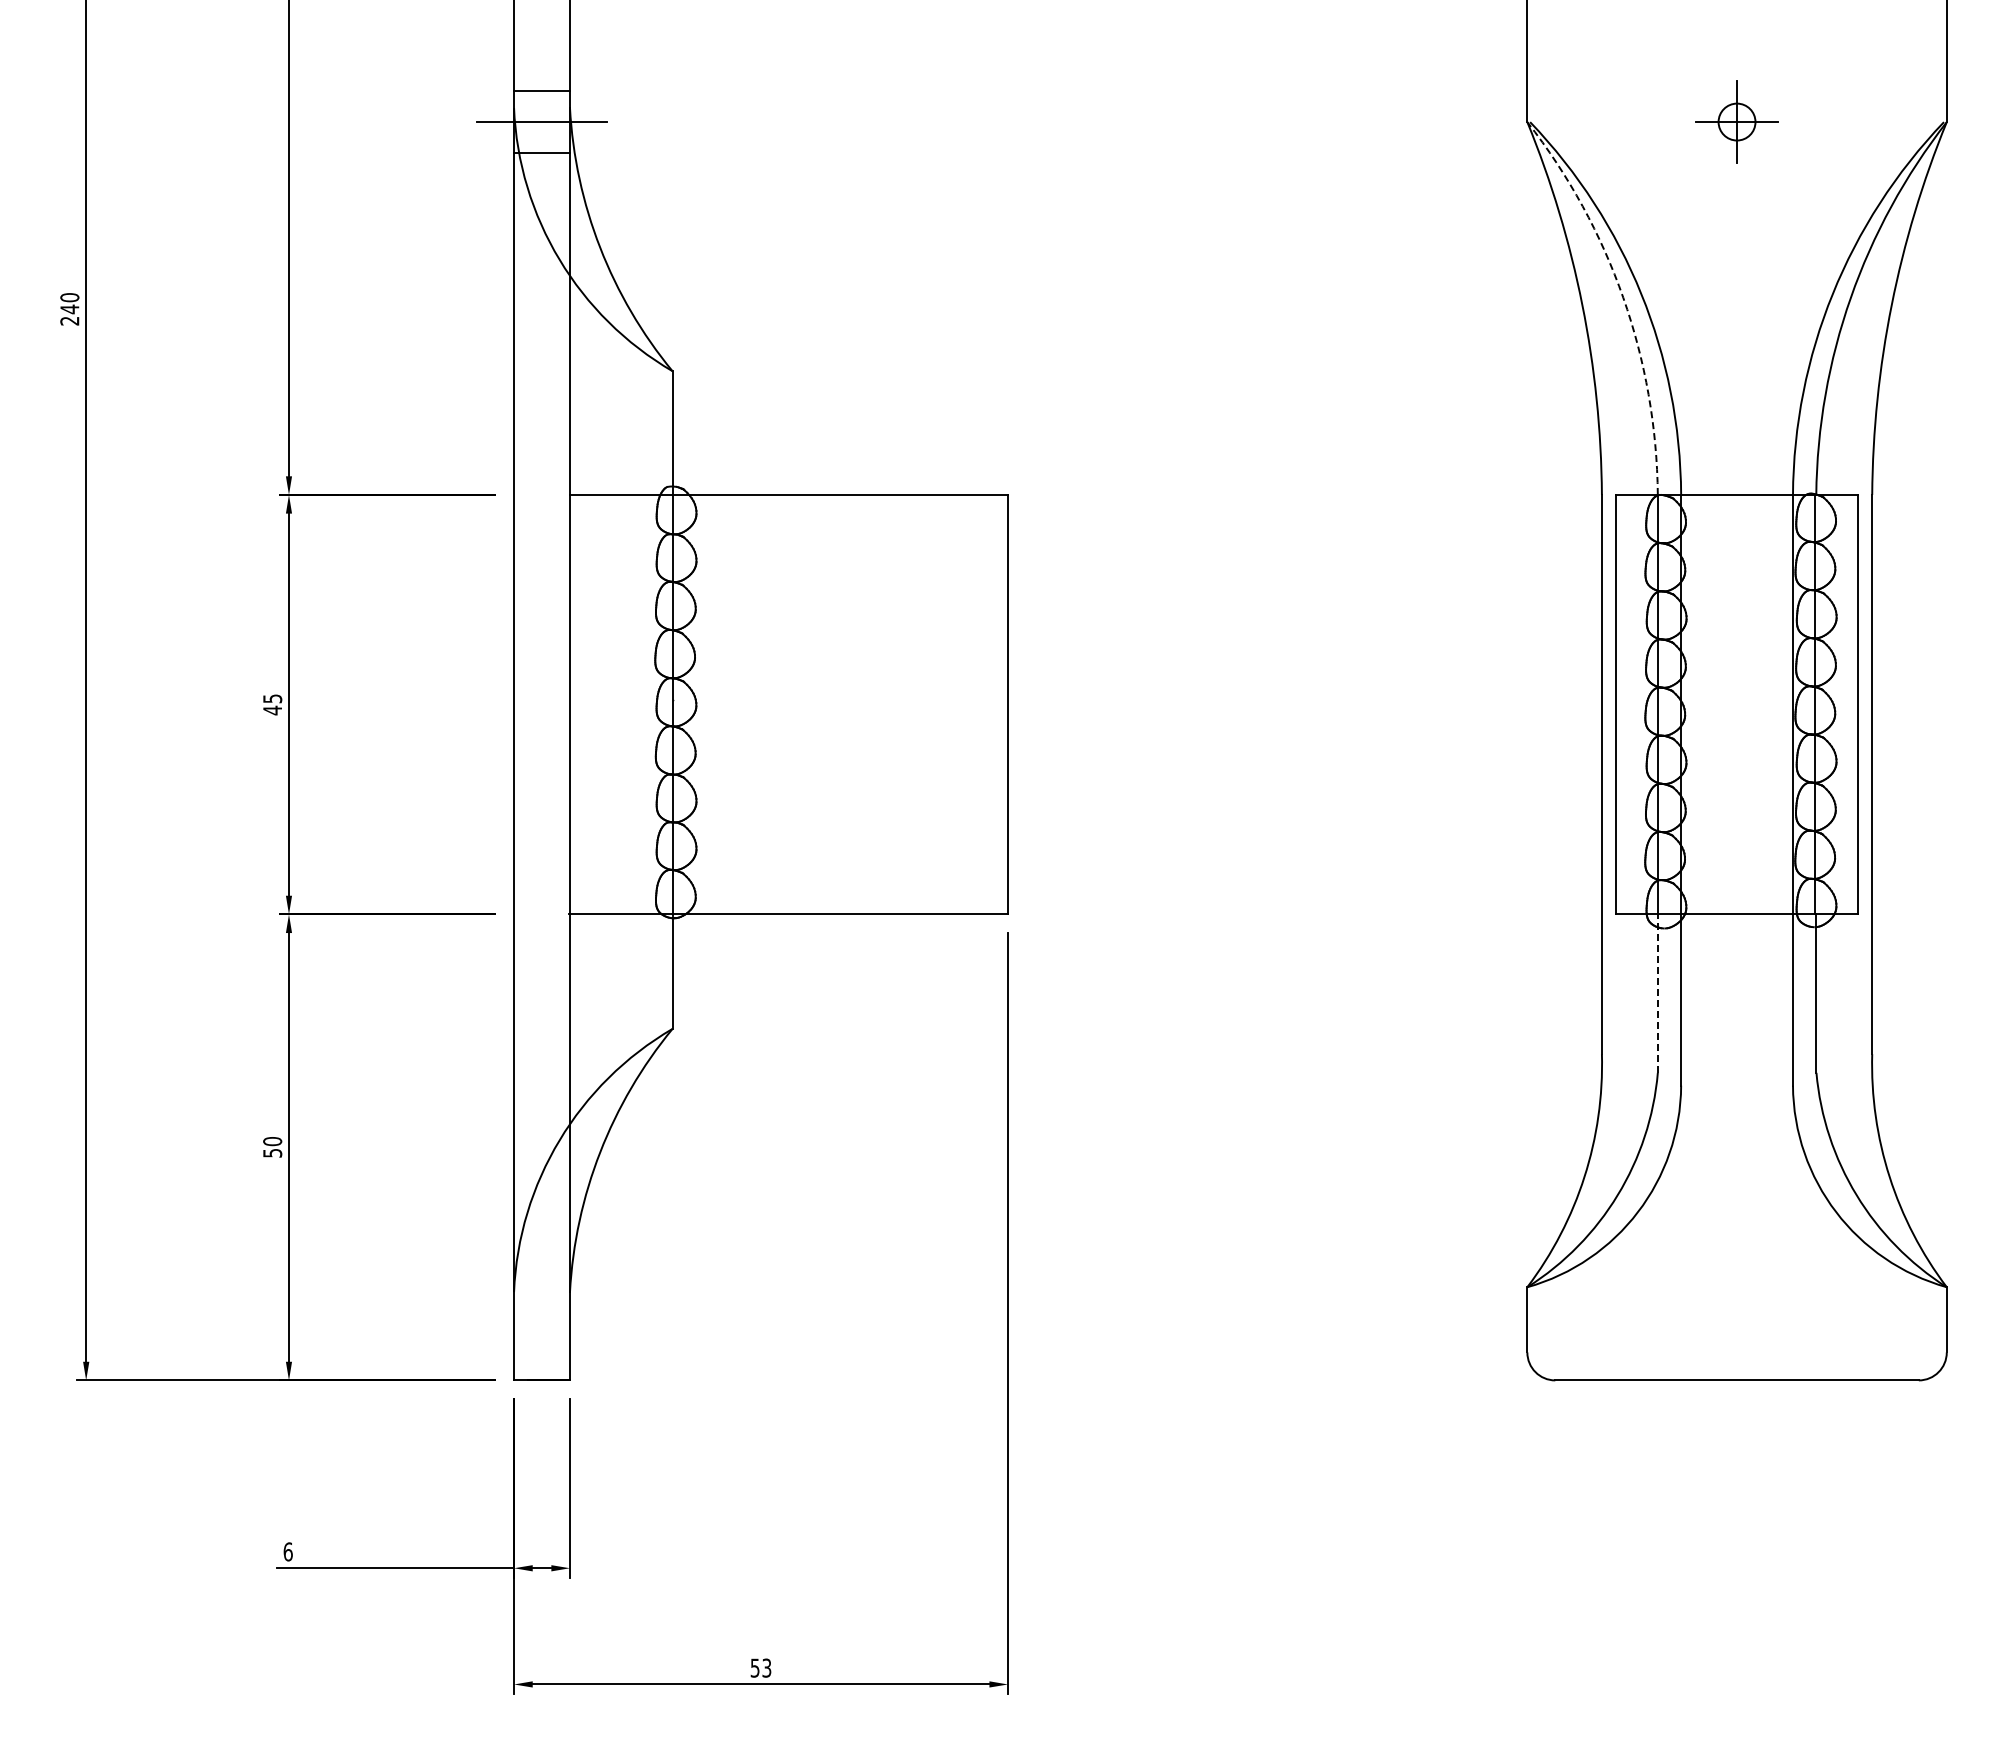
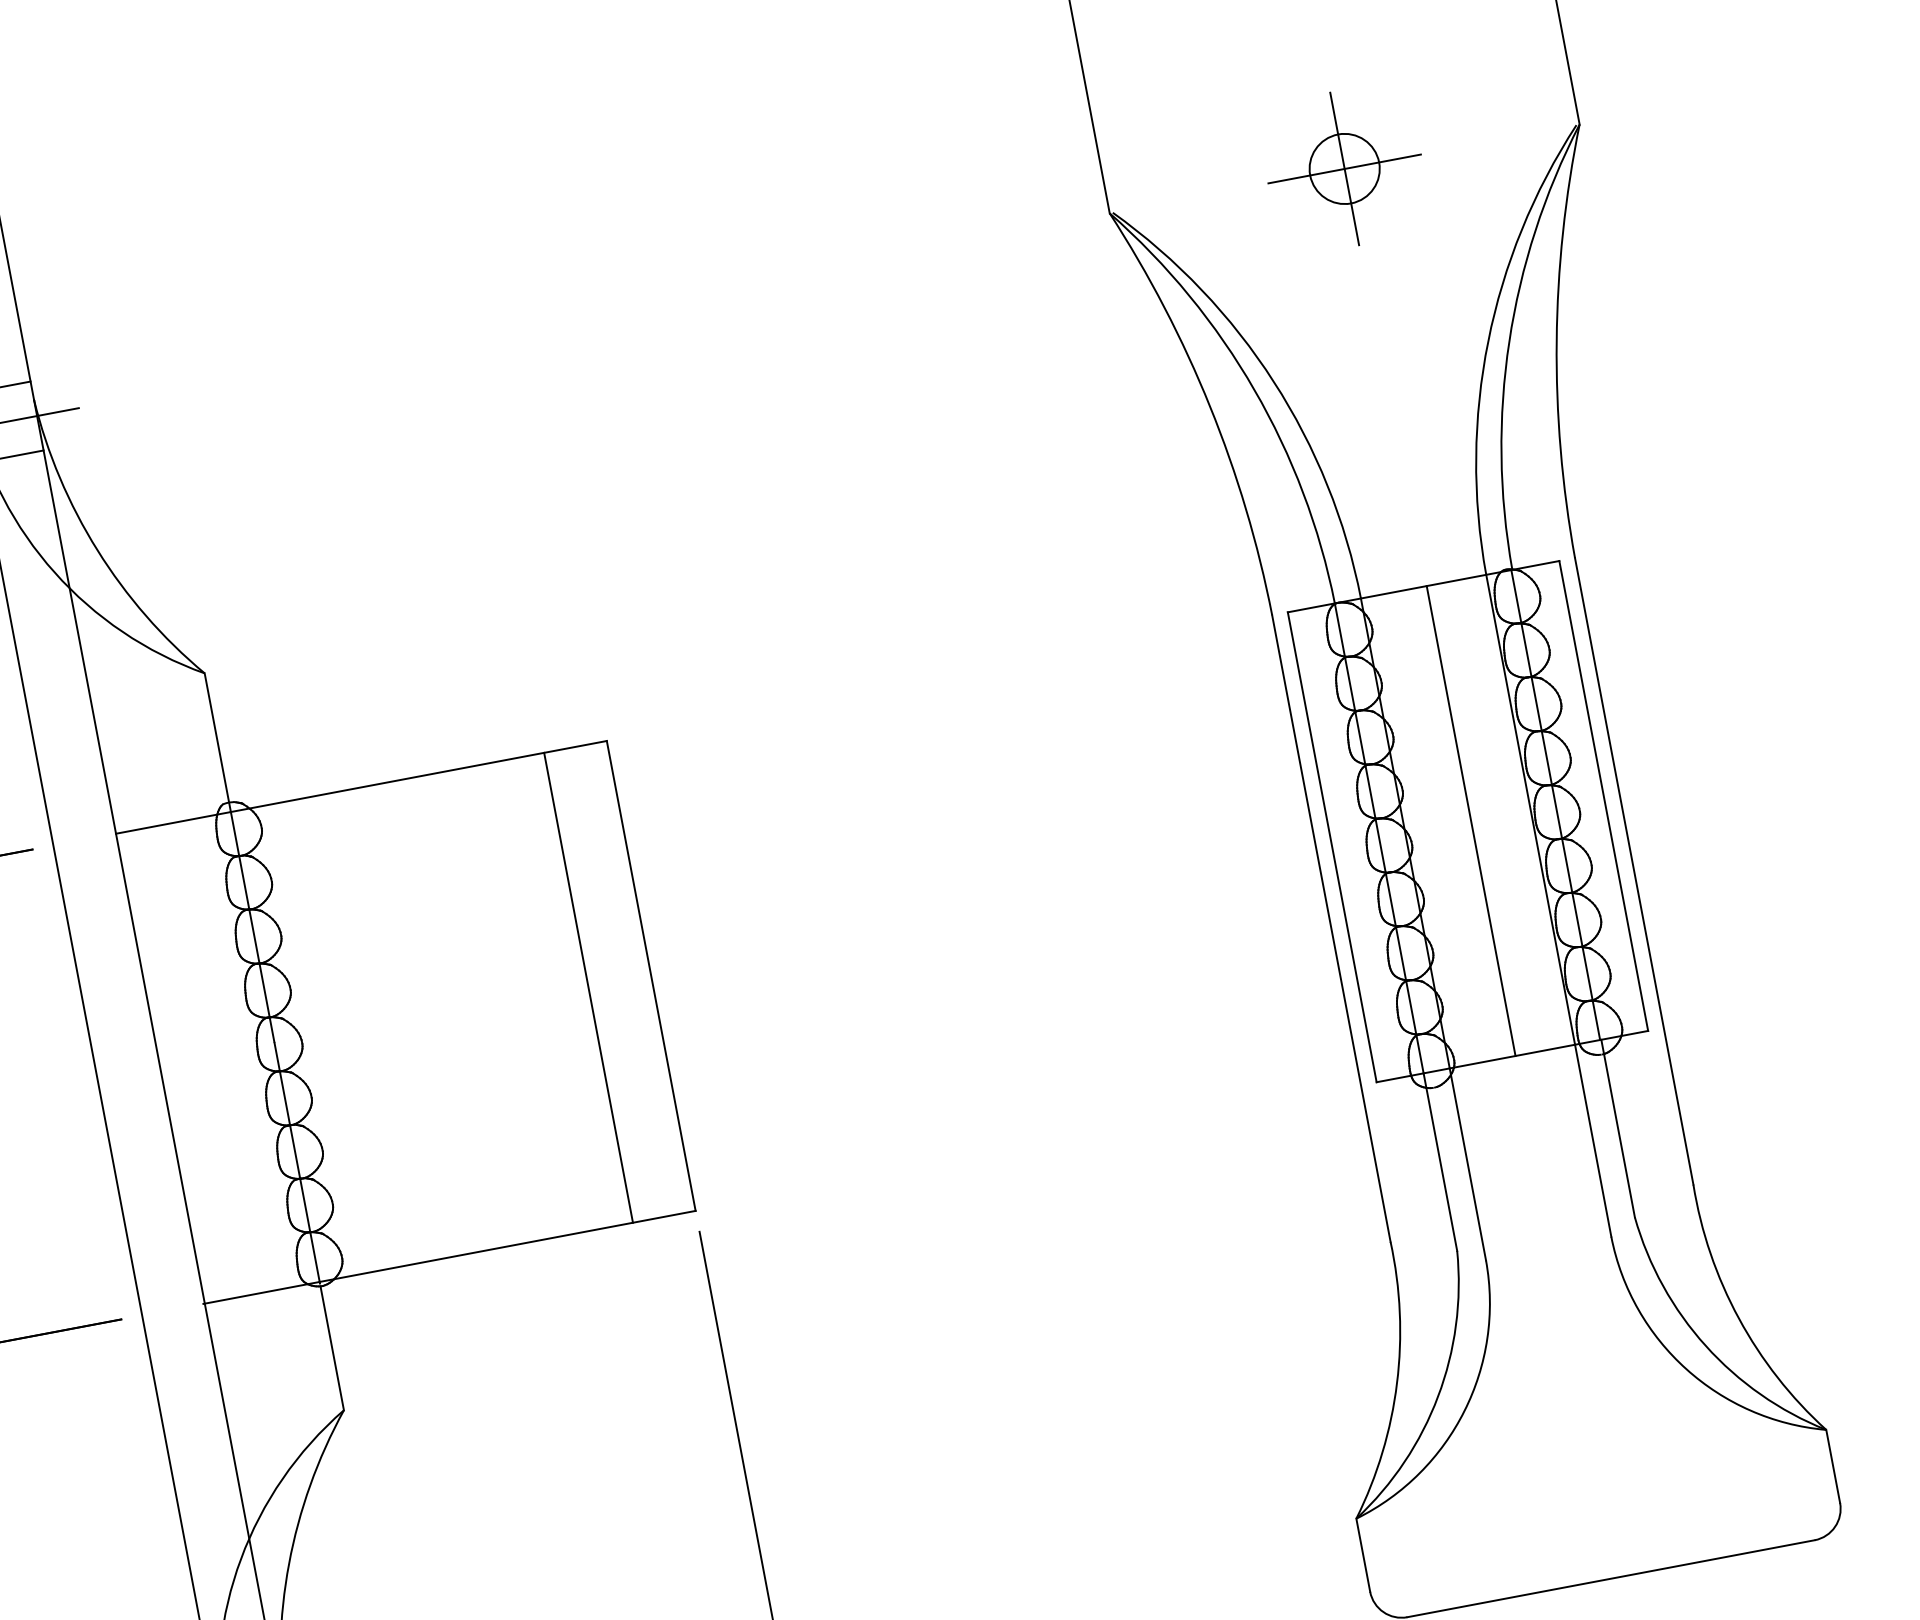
part: (1736, 121) -> (1343, 168), size x1.67
arc: (1623, 297) -> (1254, 389), dashed -> solid
line: (952, 704) -> (588, 987), added
line: (1739, 704) -> (1470, 820), added
line: (1657, 993) -> (1439, 1162), dashed -> solid

